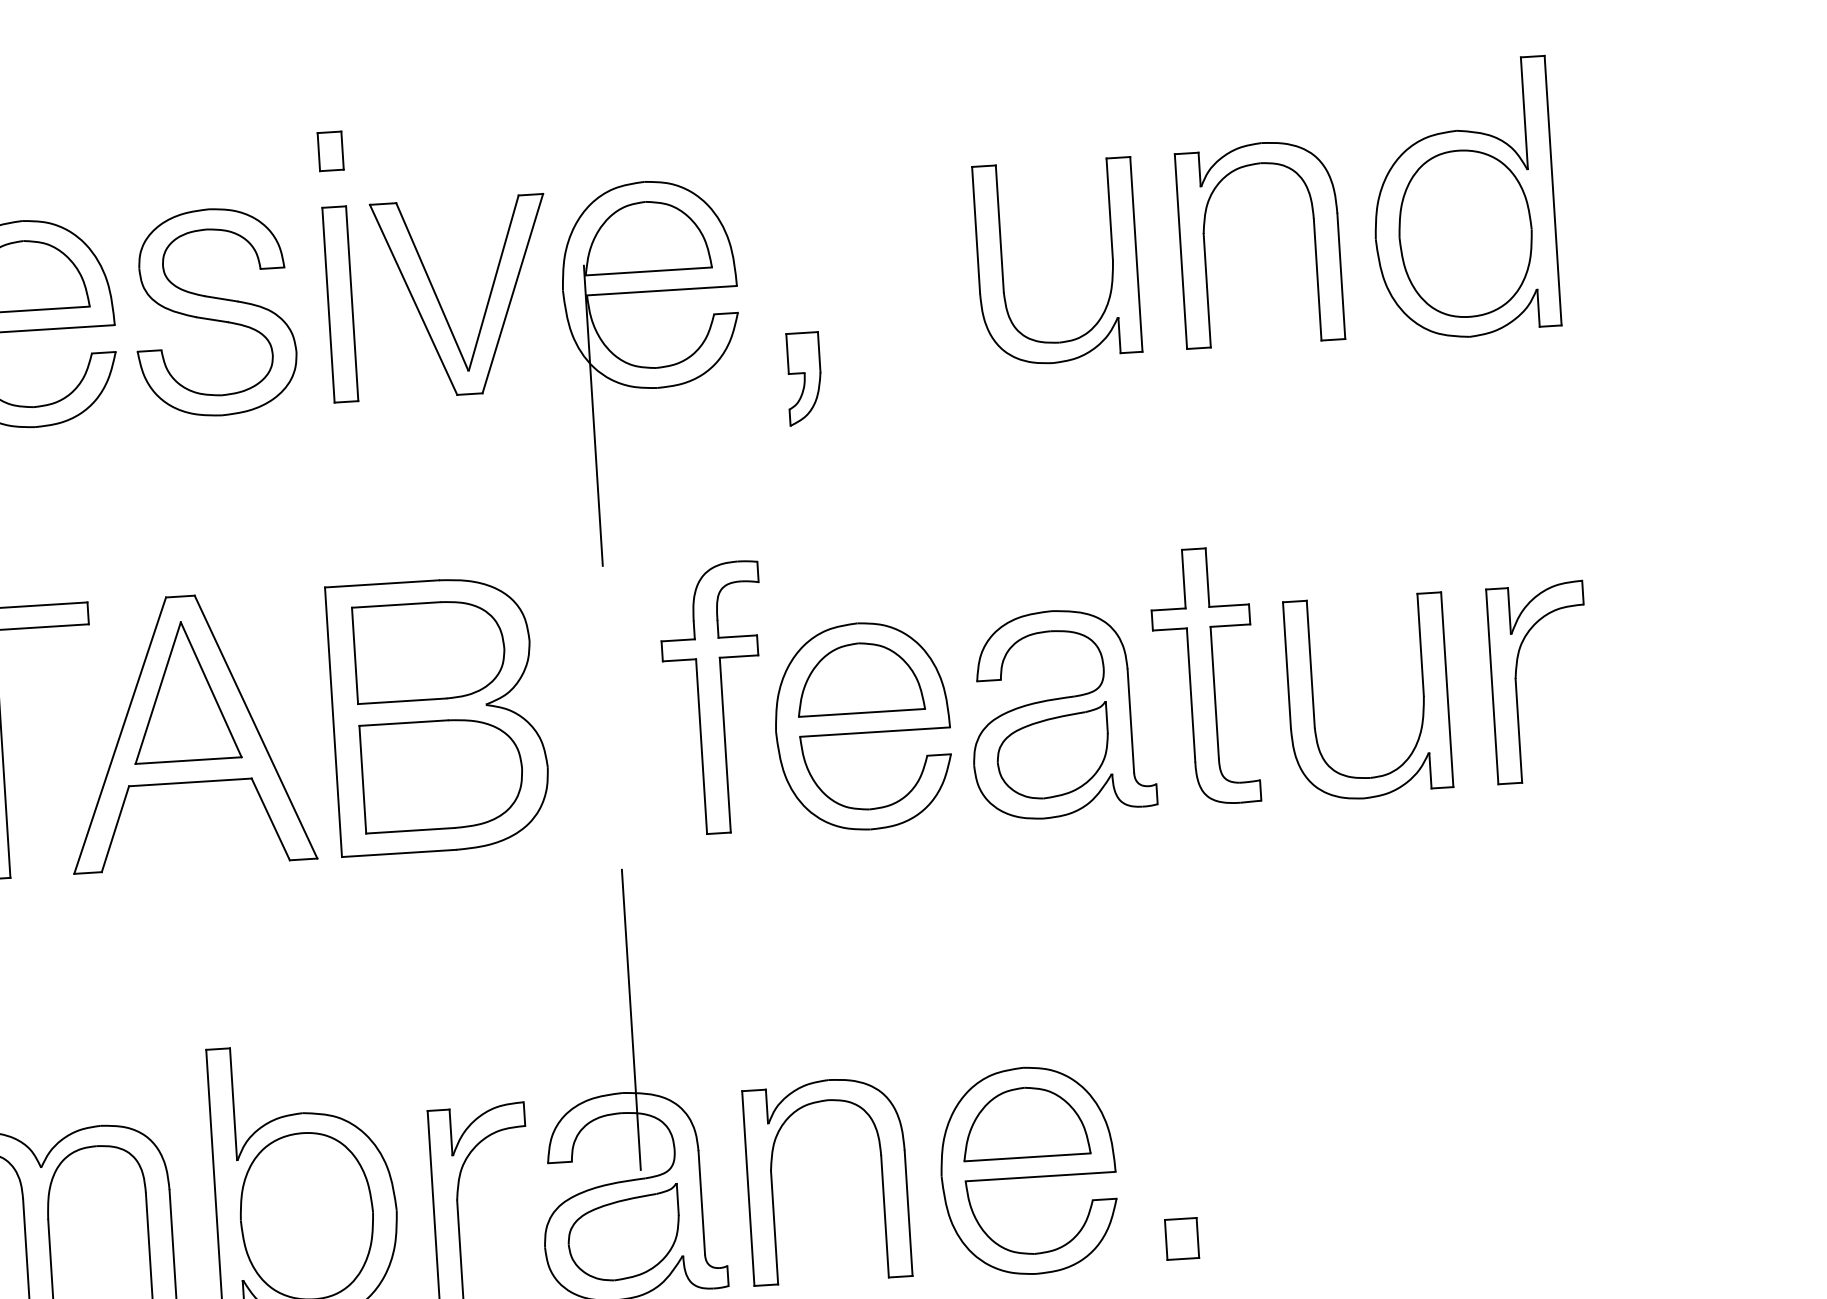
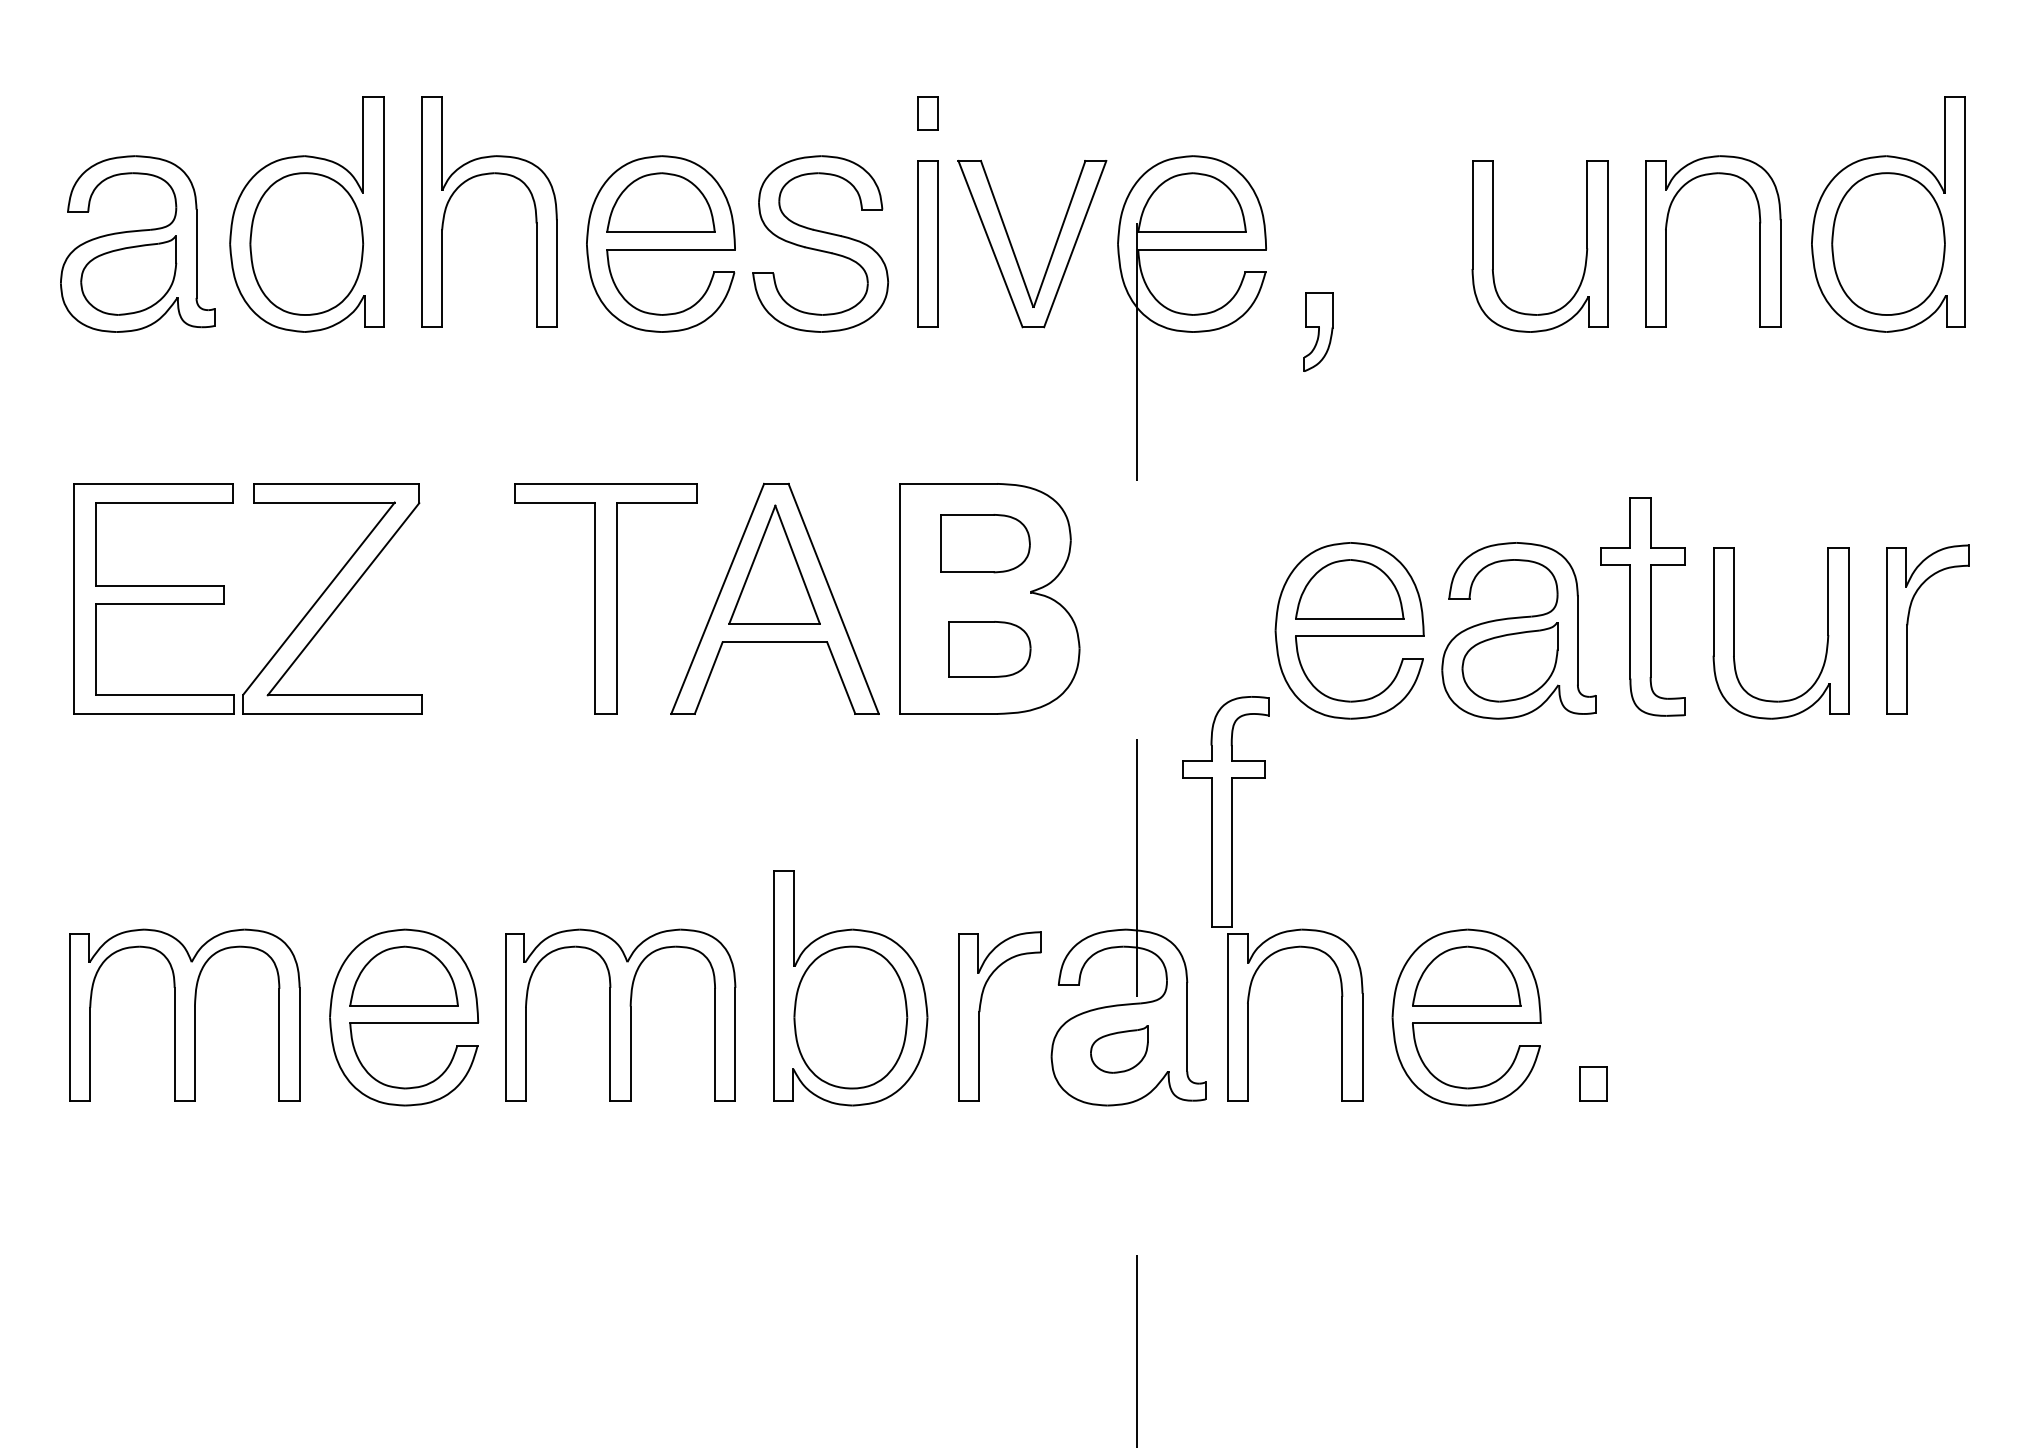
part: (429, 651) -> (985, 543), size x0.7
part: (714, 697) -> (1225, 811), moved
part: (442, 774) -> (989, 649), size x0.6
part: (624, 1233) -> (1119, 1049), size x0.6

